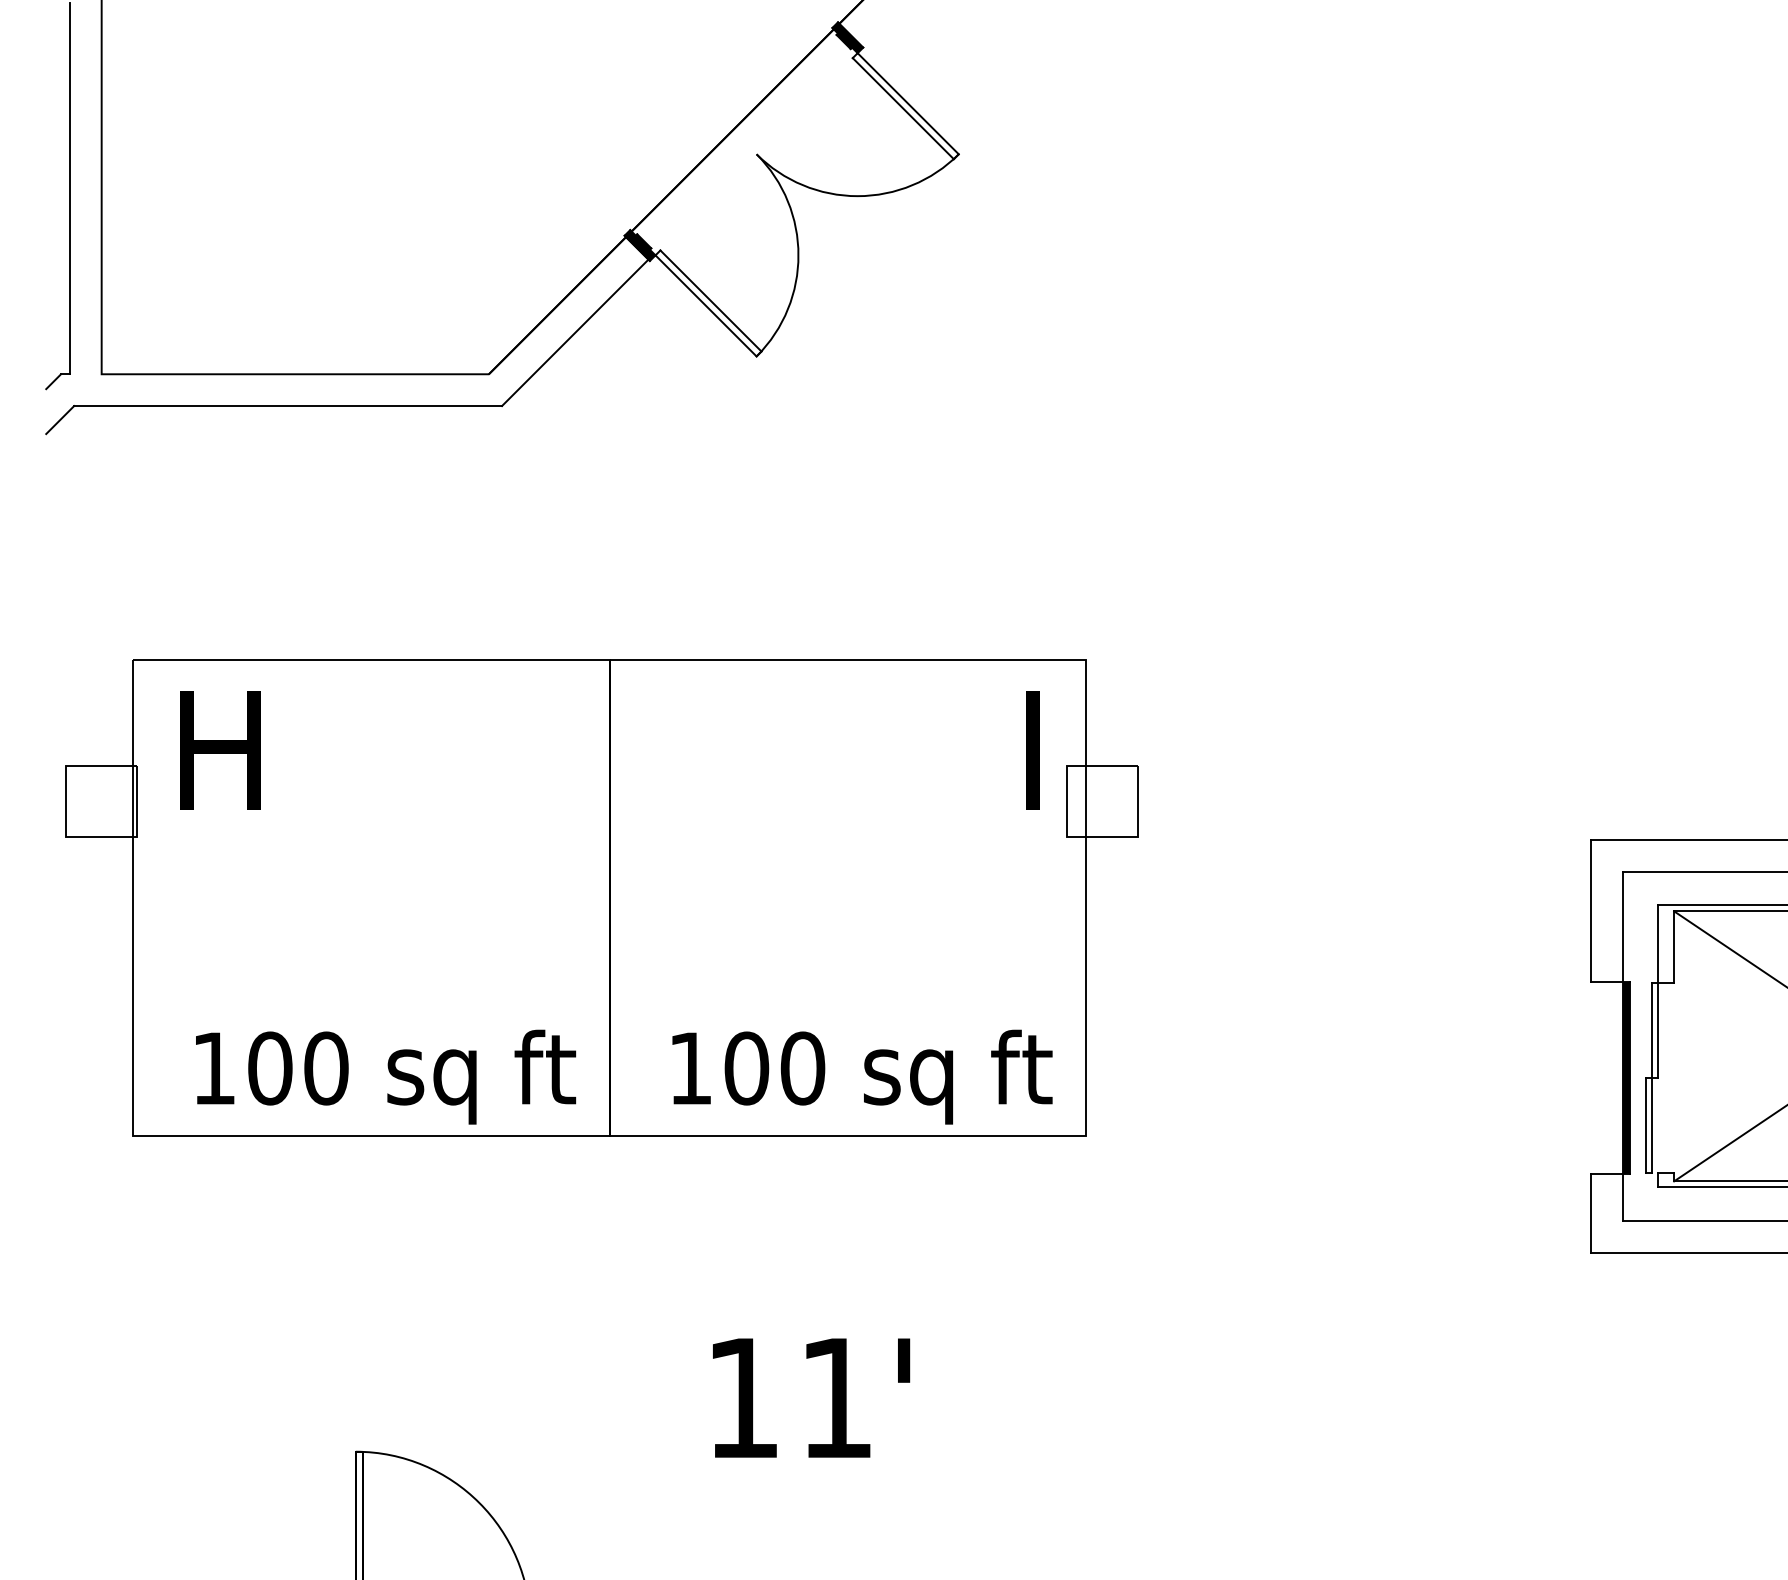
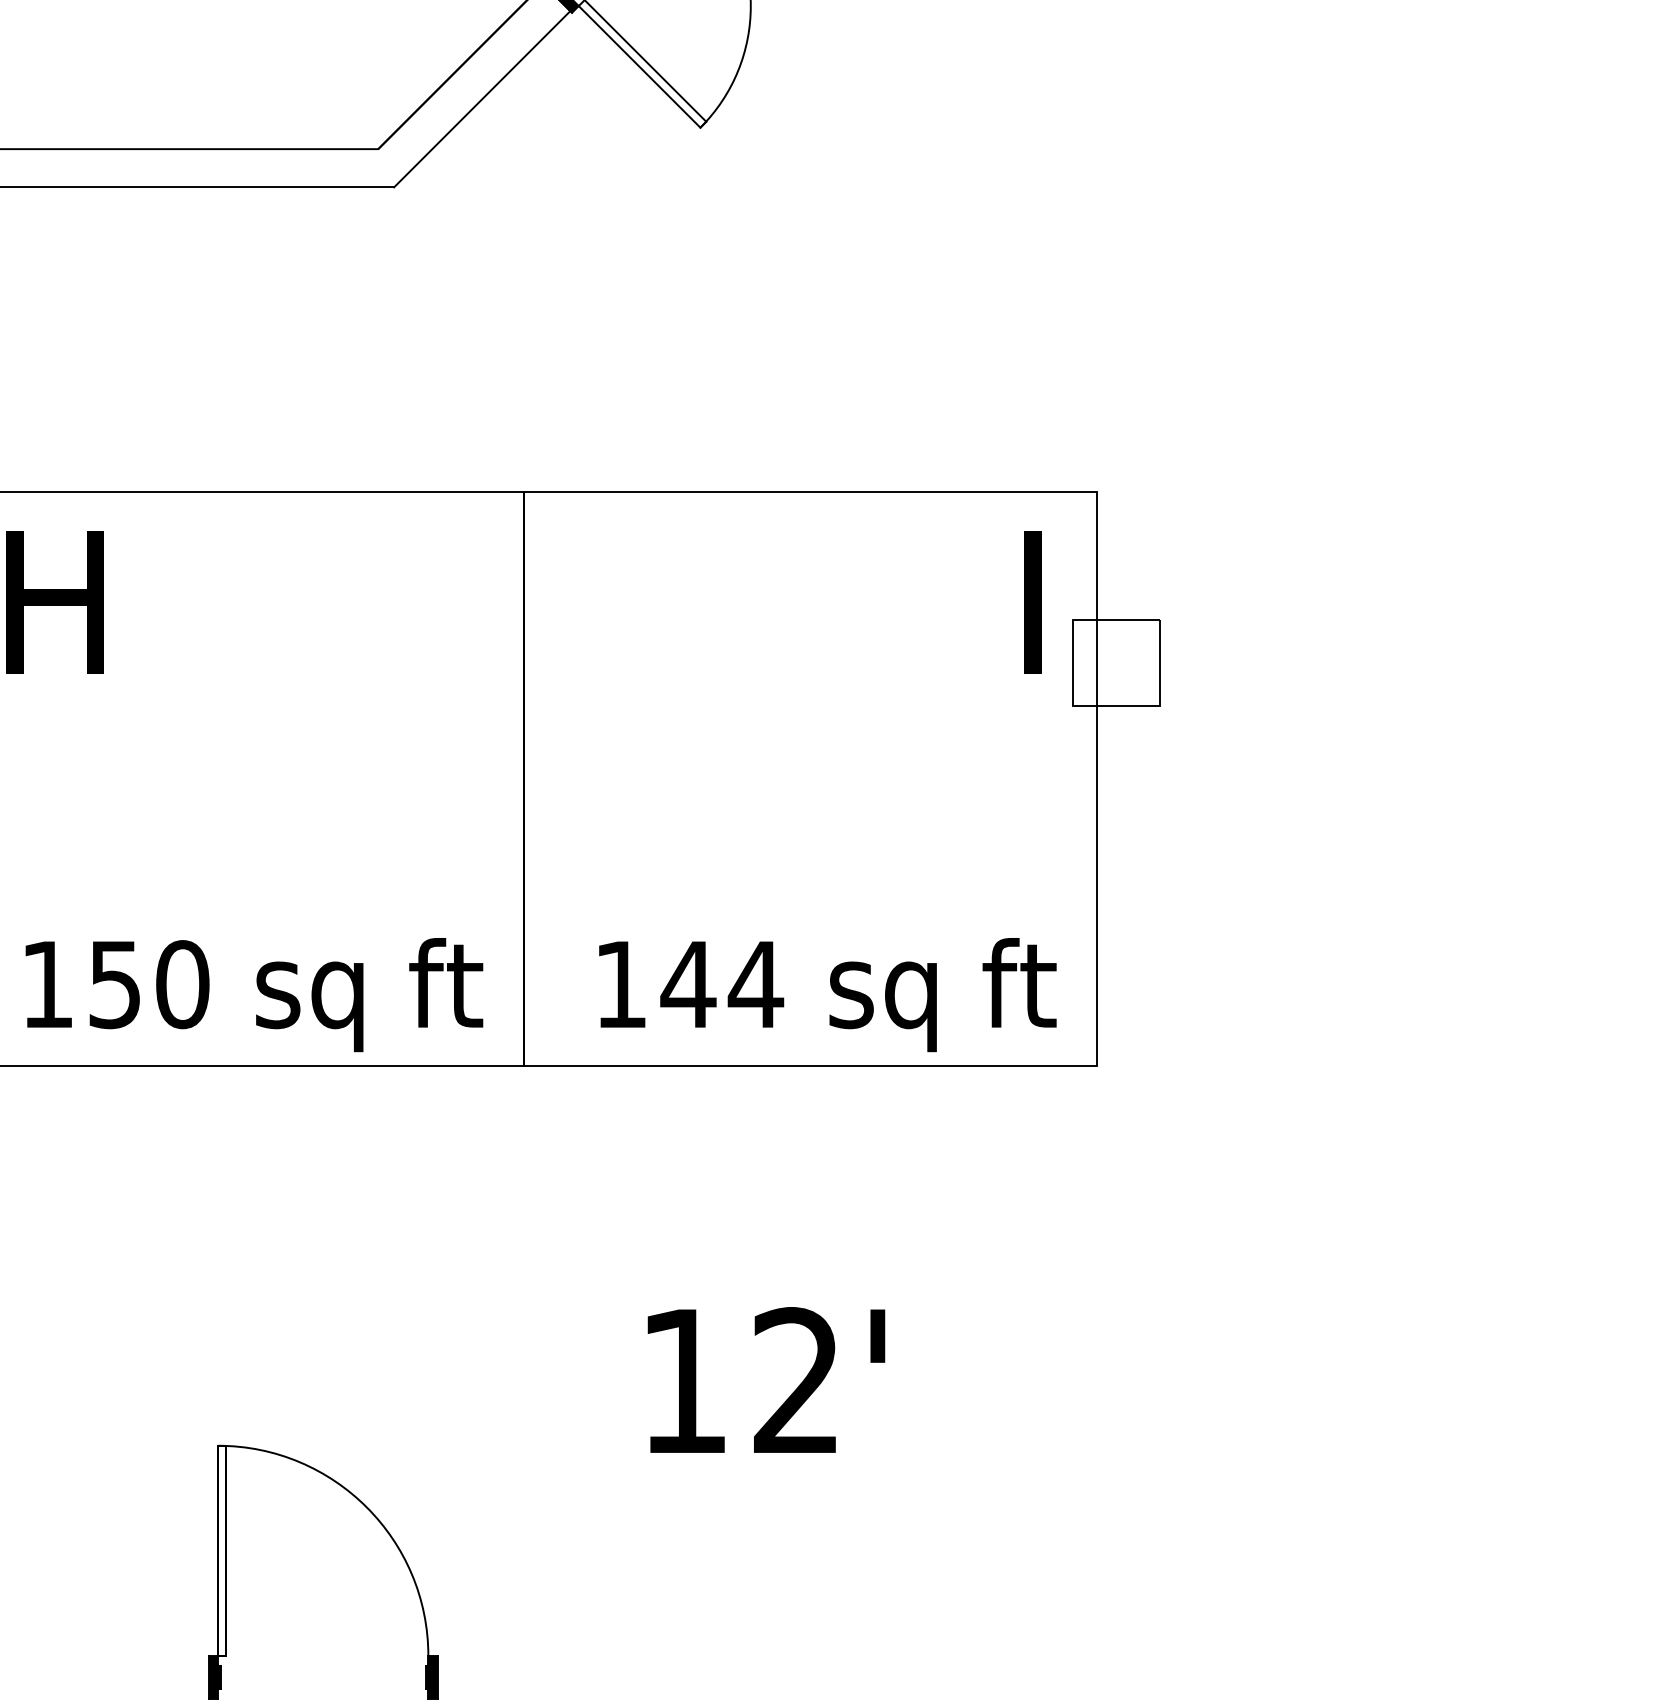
text: (270, 1068) -> (115, 984), 100 -> 150
text: (774, 1068) -> (721, 984), 100 -> 144
text: (835, 1396) -> (795, 1379), 11' -> 12'

